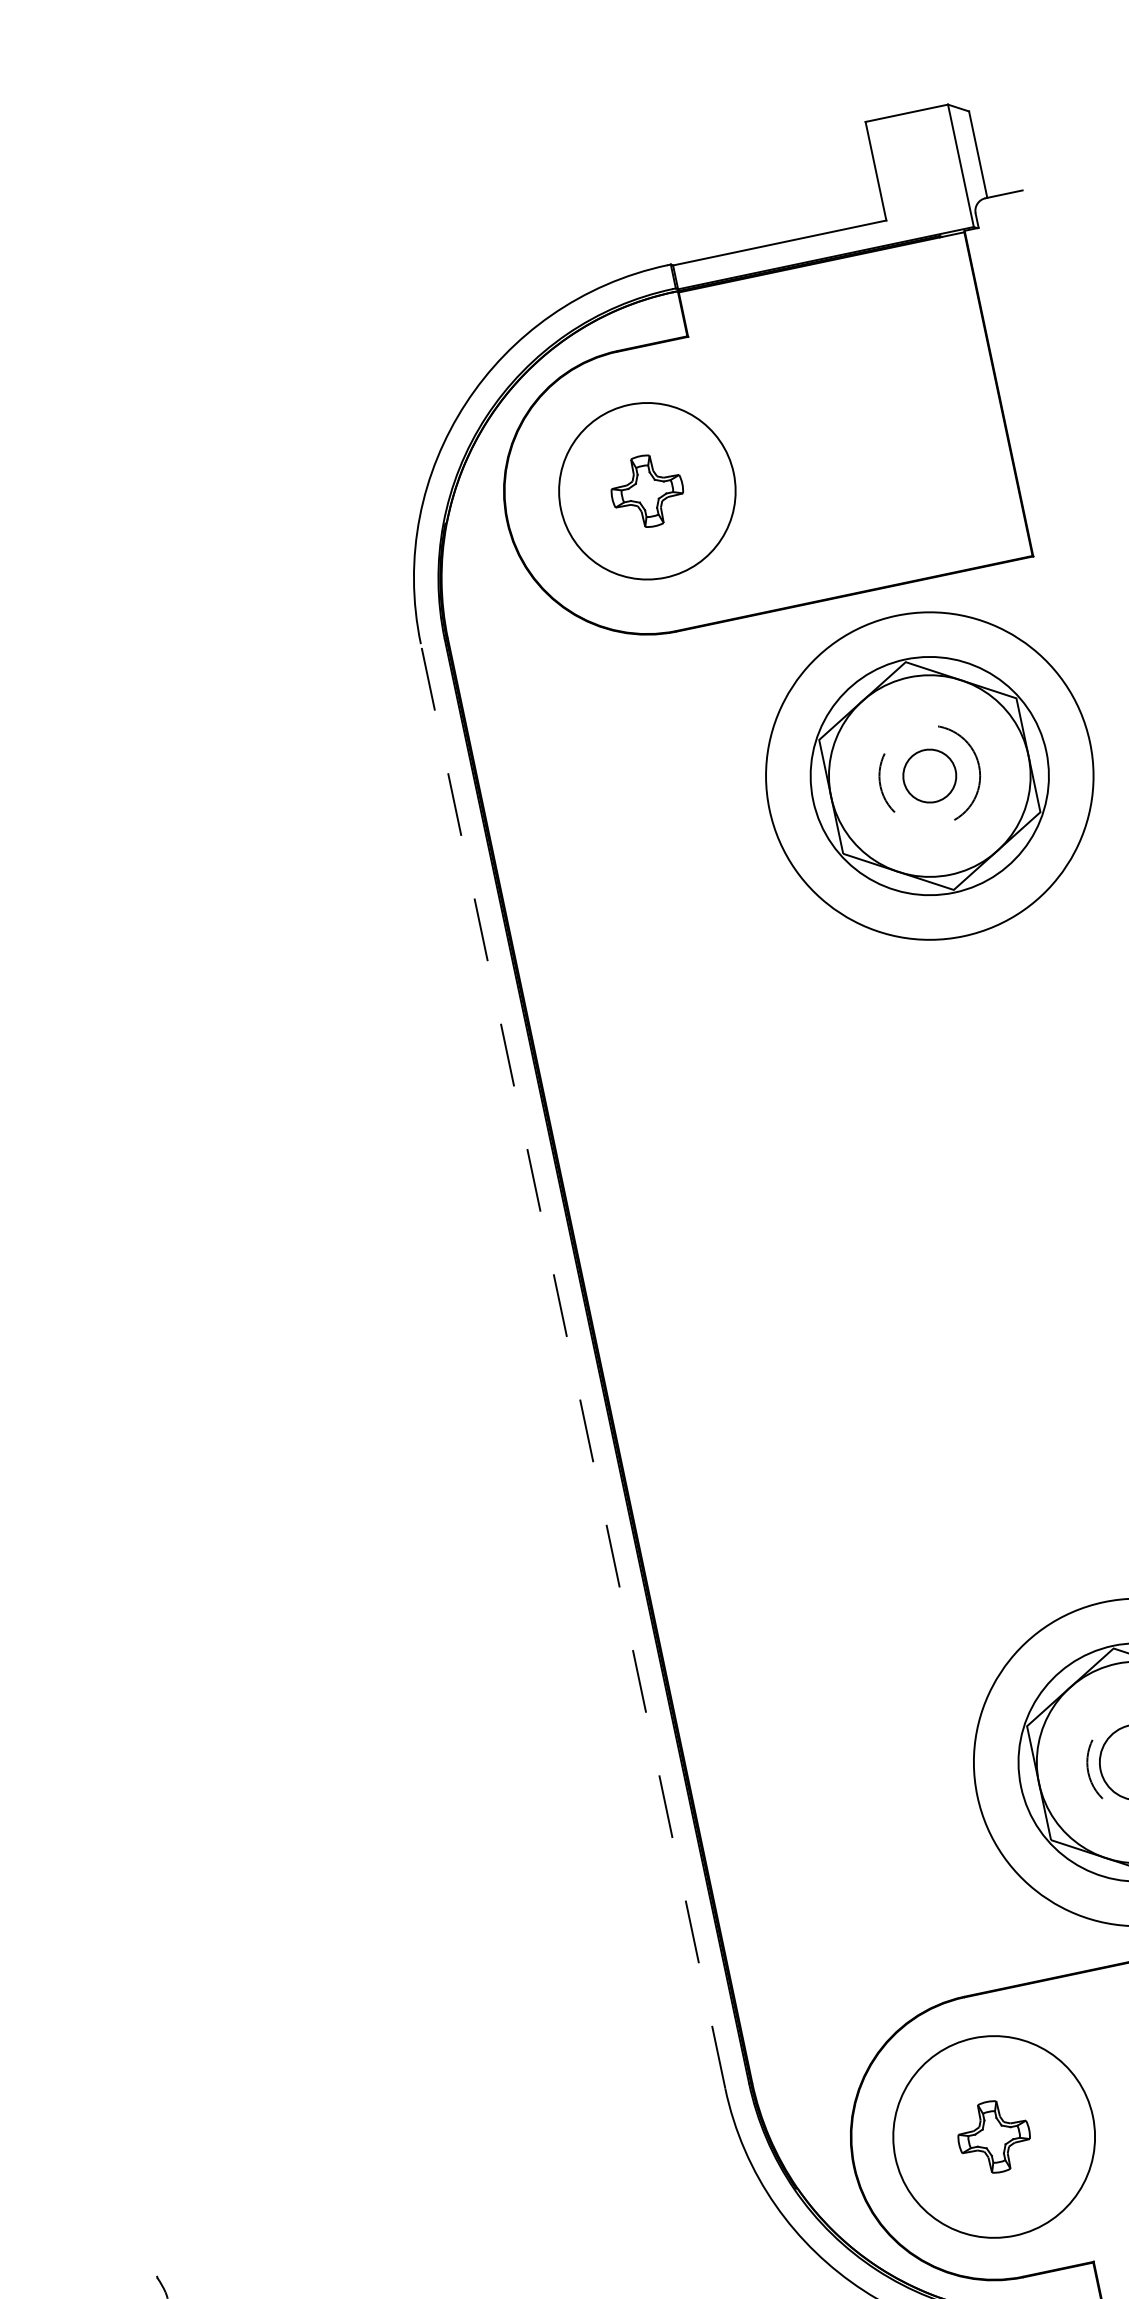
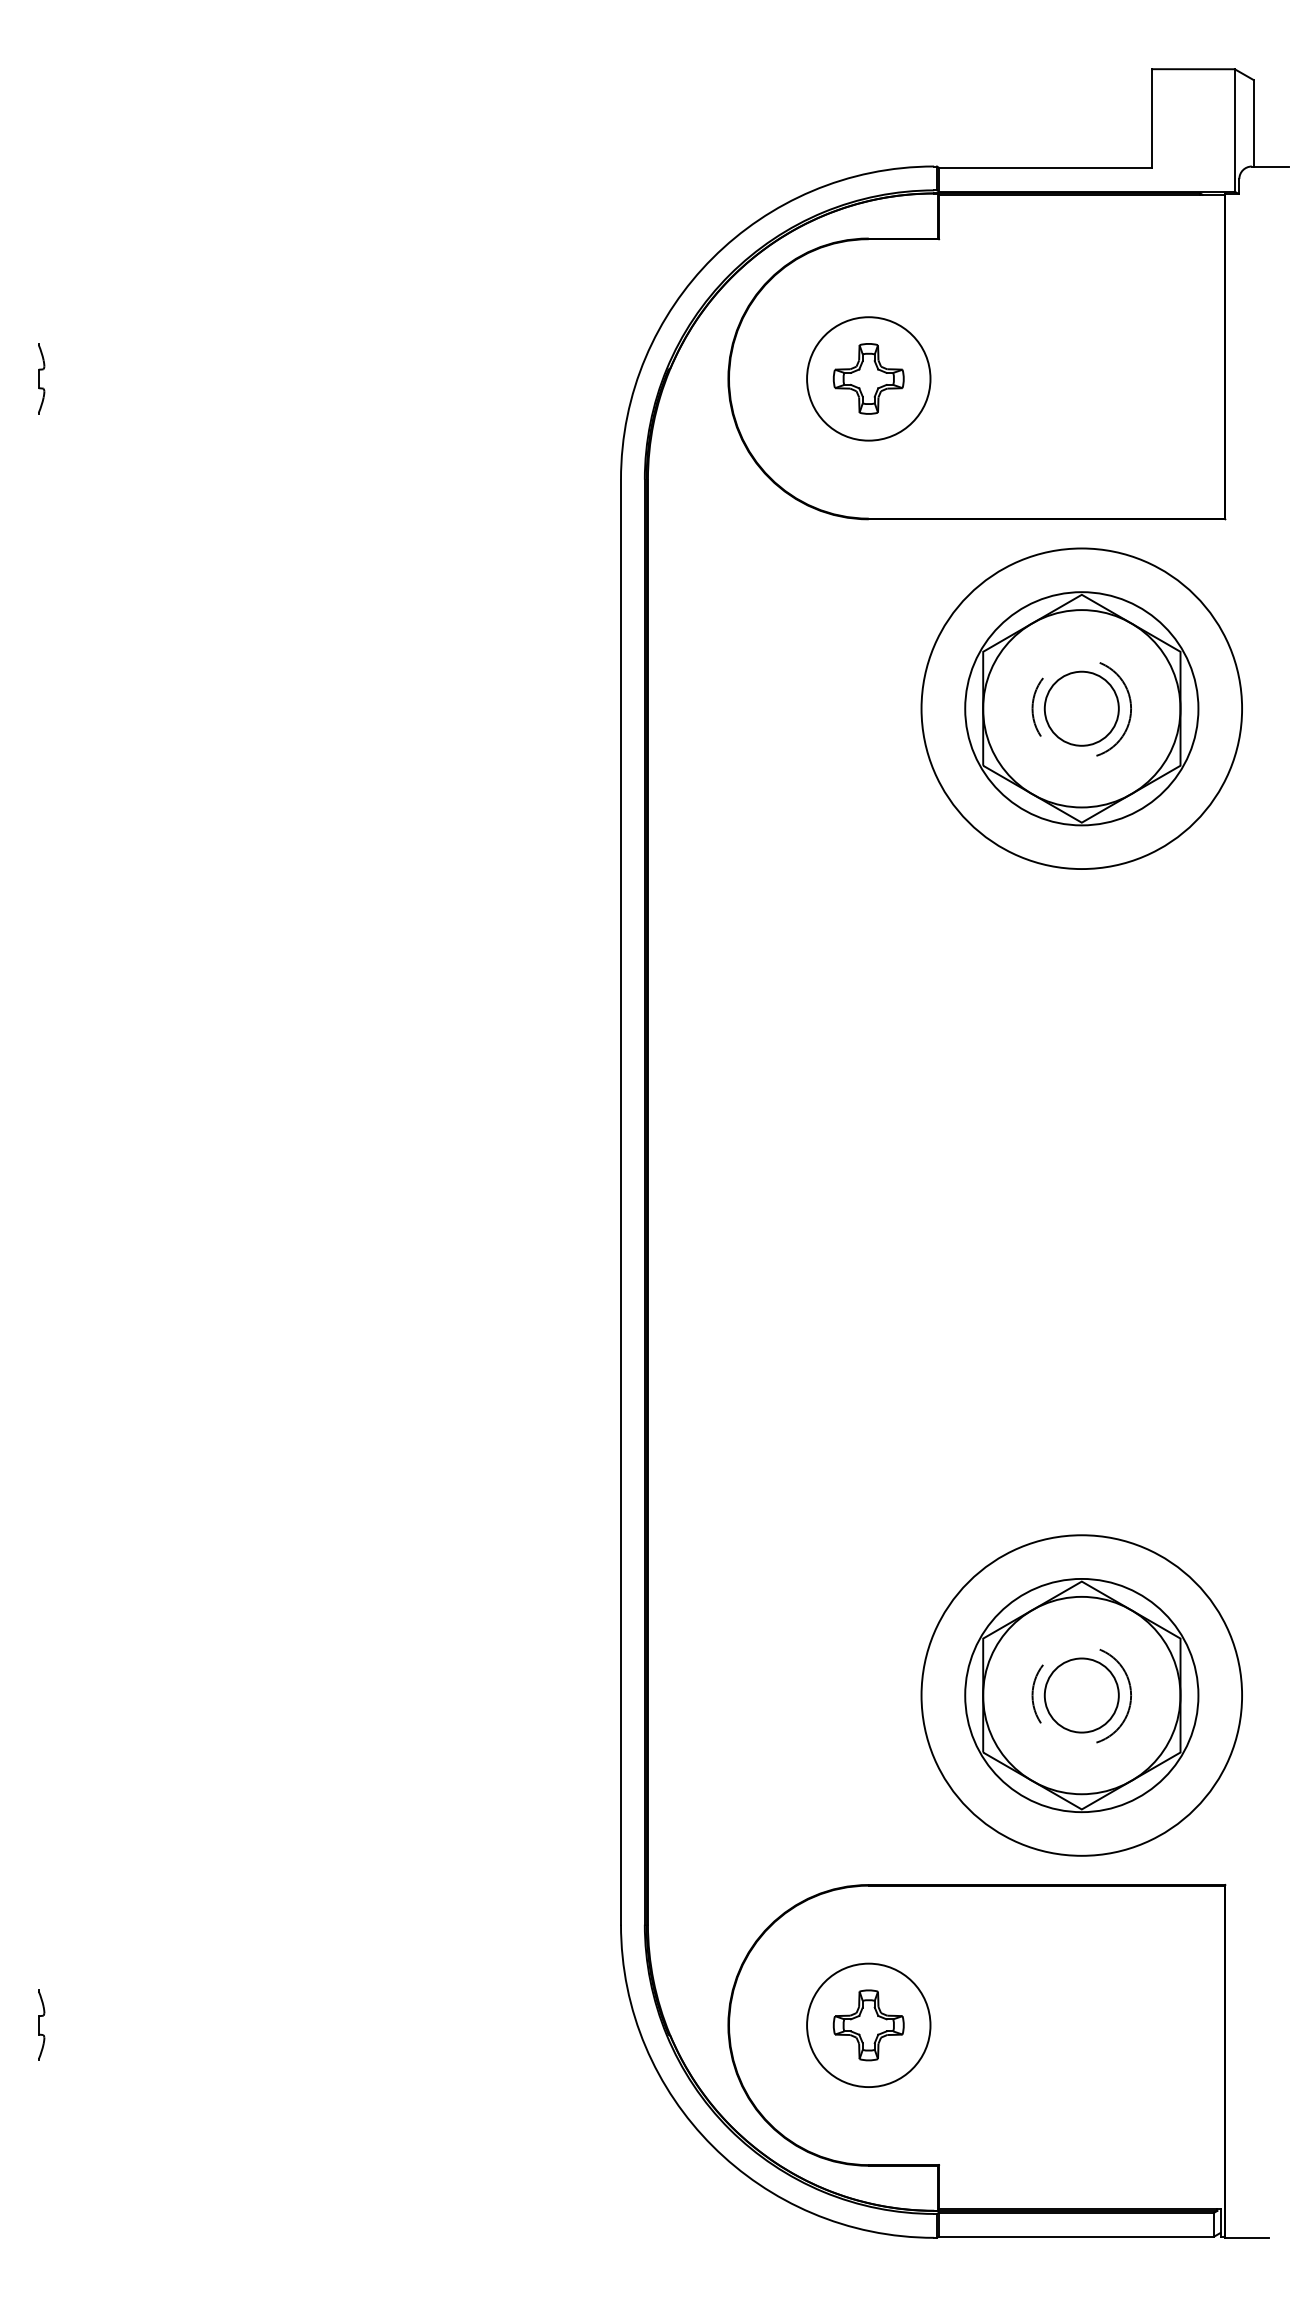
circle: (647, 490) -> (868, 378), size x0.71
circle: (929, 775) -> (1081, 708), size x1.43
line: (573, 1366) -> (621, 1202), dashed -> solid
circle: (993, 2137) -> (868, 2025), size x0.62

